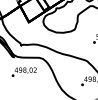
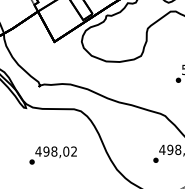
text: (23, 71) -> (51, 154), moved

